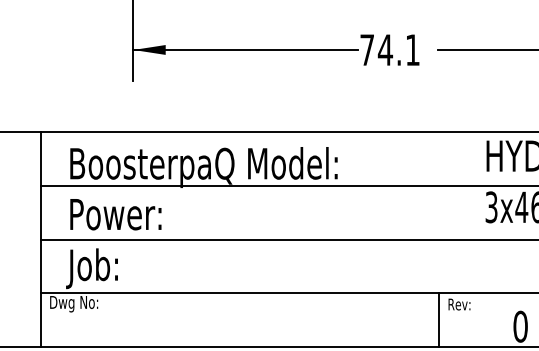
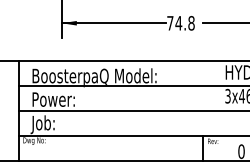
text: (412, 48) -> (191, 22), 74.1 -> 74.8

